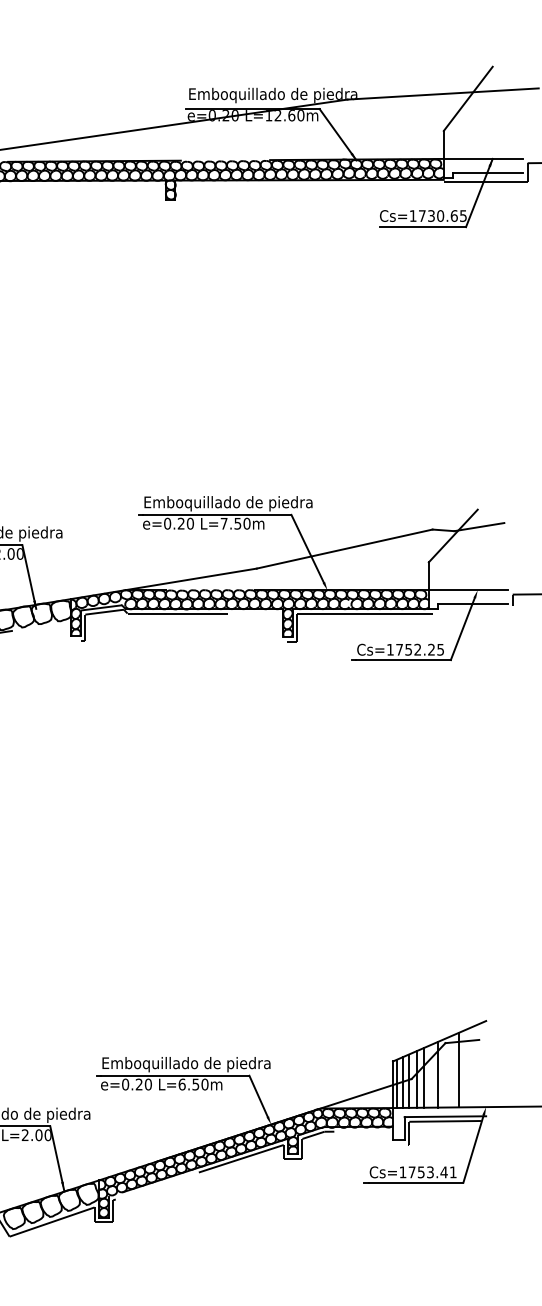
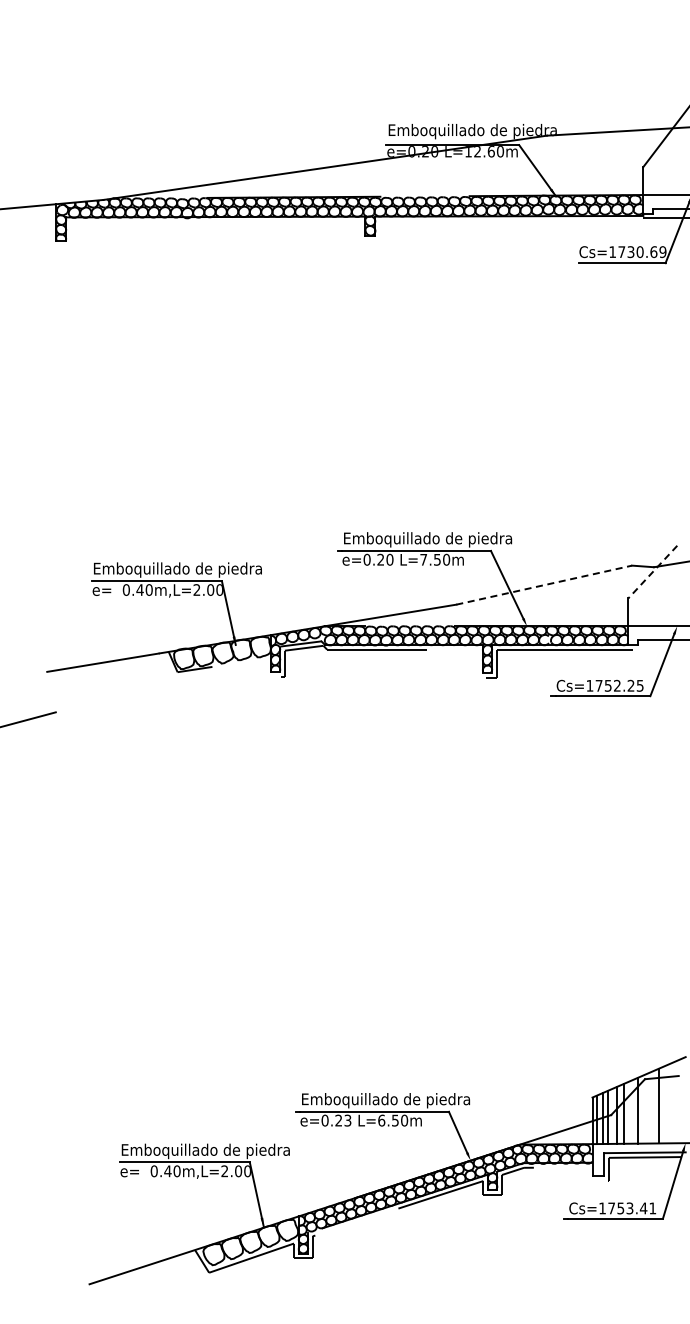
text: (462, 215) -> (662, 251), Cs=1730.65 -> Cs=1730.69
line: (452, 536) -> (652, 572), solid -> dashed
line: (344, 549) -> (544, 585), solid -> dashed
text: (147, 1084) -> (347, 1120), e=0.20 -> e=0.23

